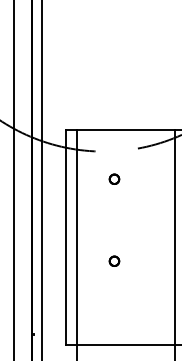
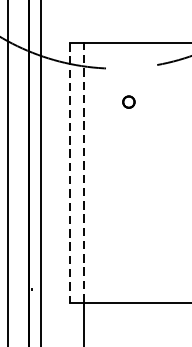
line: (77, 237) -> (84, 172), solid -> dashed
line: (65, 238) -> (69, 173), solid -> dashed
part: (114, 260) -> (128, 200), removed

